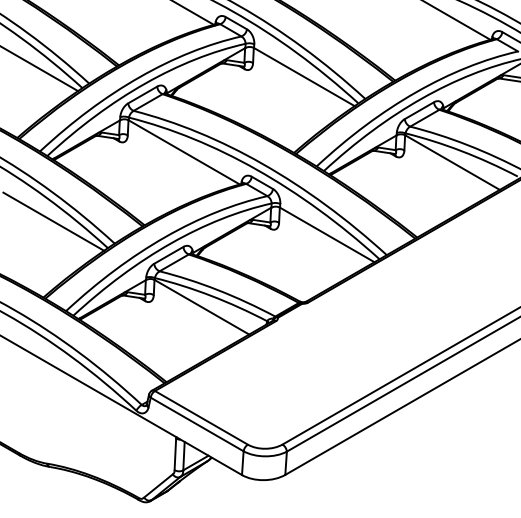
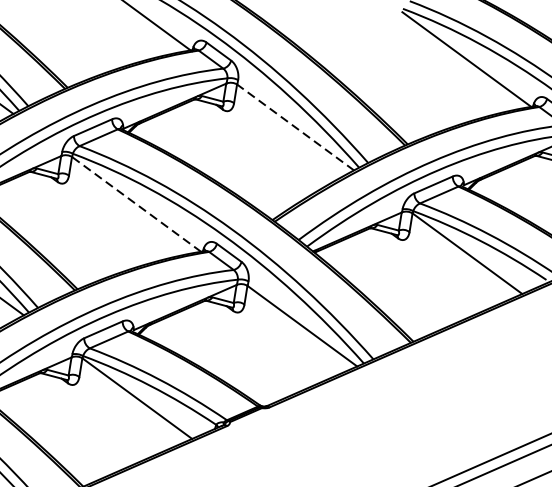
line: (303, 76) -> (294, 126), solid -> dashed
line: (183, 152) -> (135, 204), solid -> dashed

